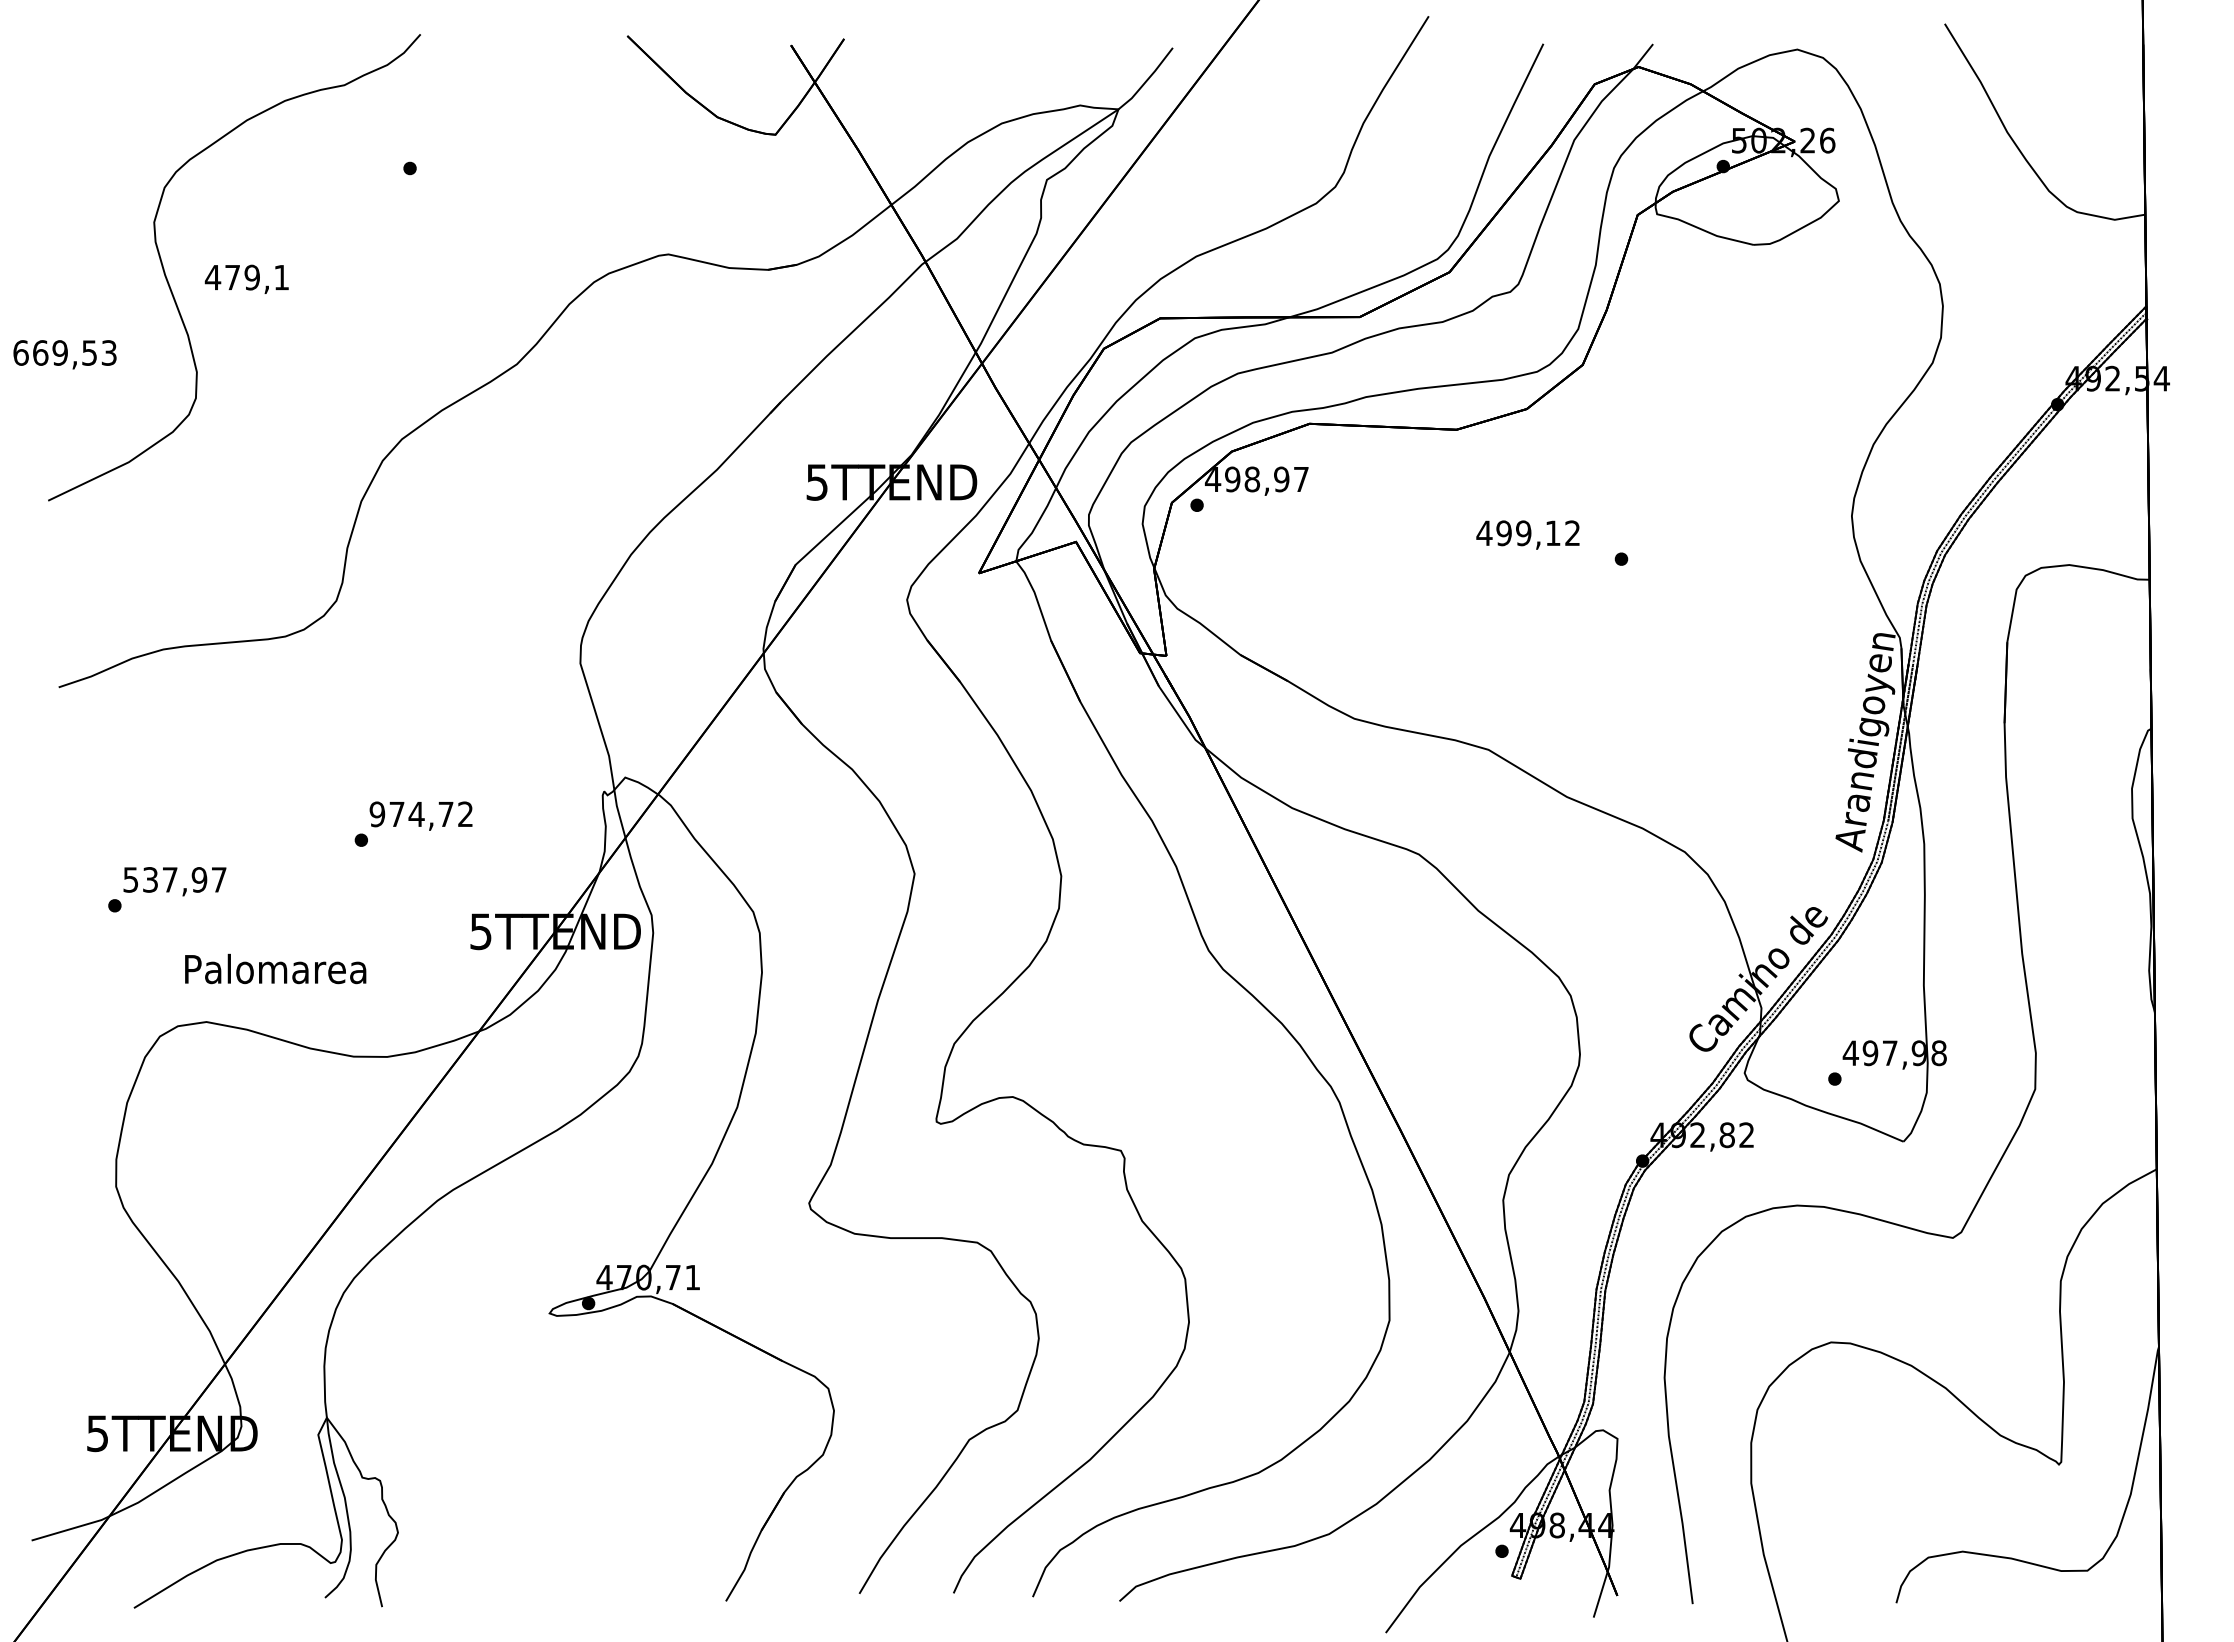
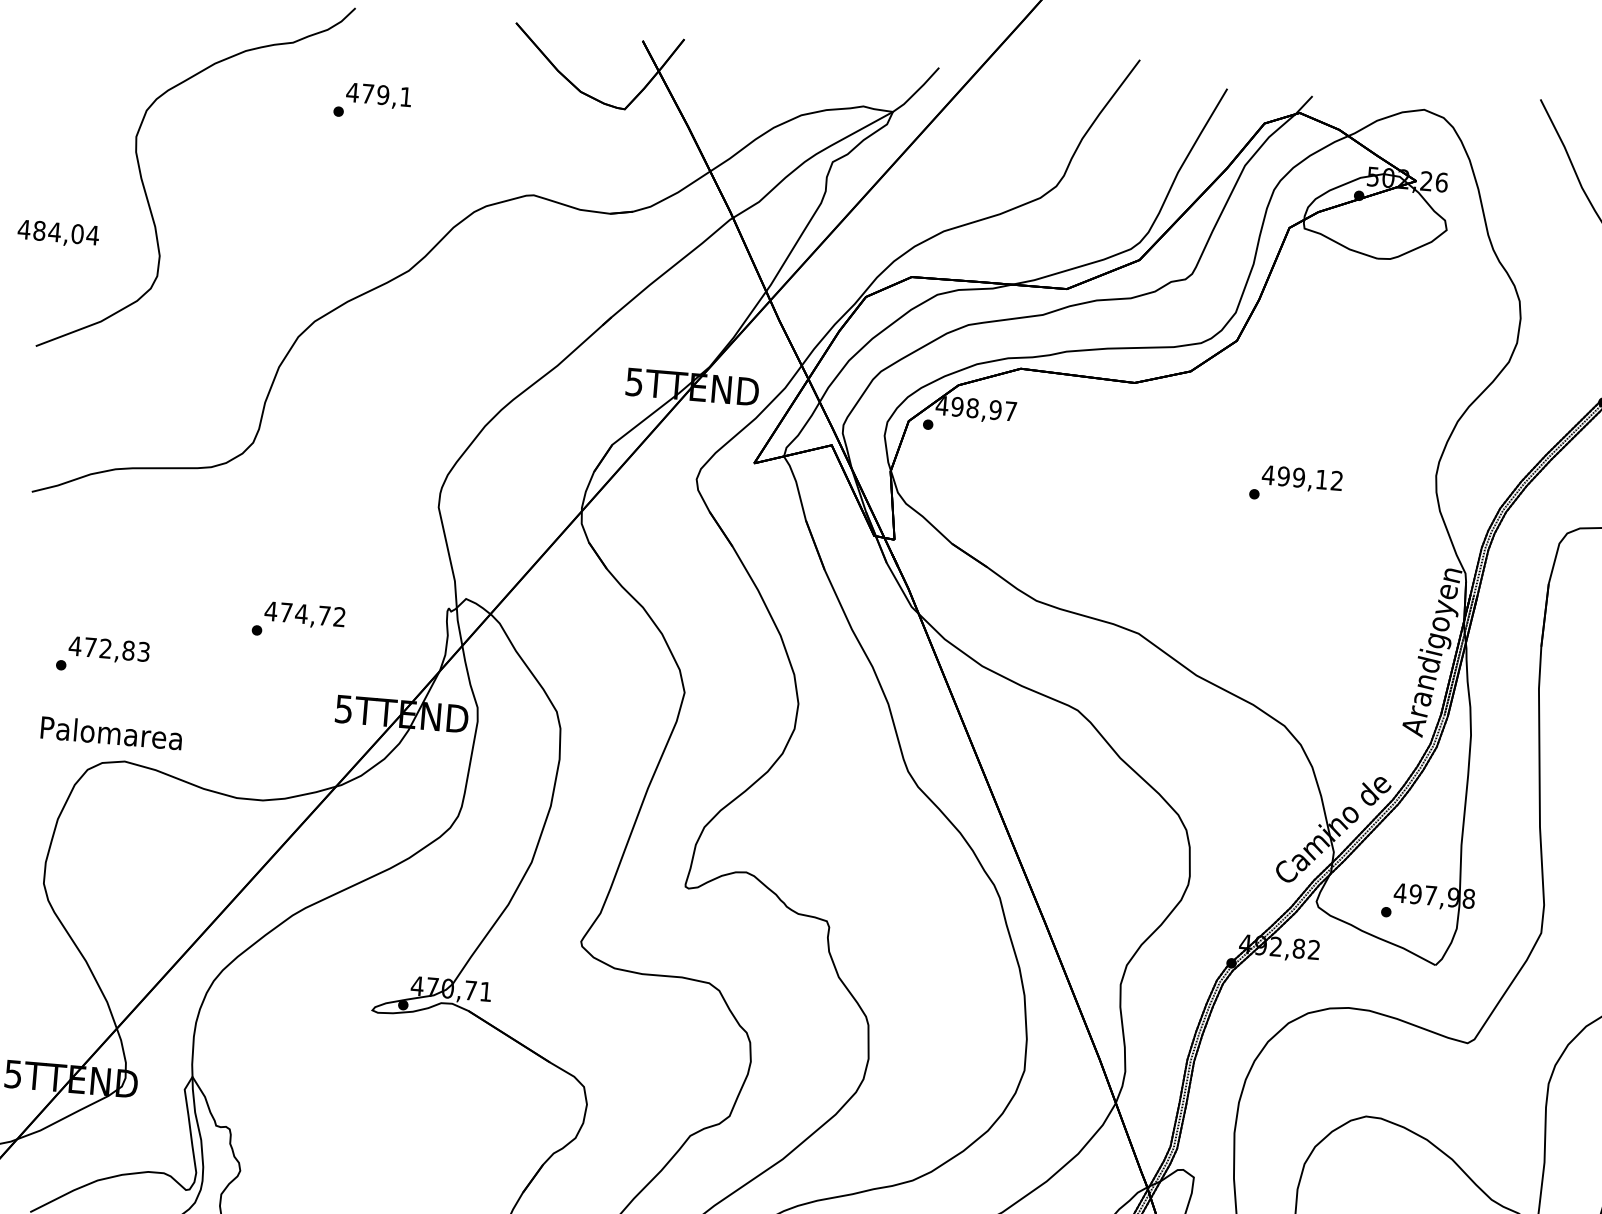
text: (246, 278) -> (378, 95), moved
text: (64, 352) -> (58, 232), 669,53 -> 484,04
text: (1527, 534) -> (1301, 478), moved
text: (377, 814) -> (271, 611), 974,72 -> 474,72
text: (174, 879) -> (109, 648), 537,97 -> 472,83
text: (275, 968) -> (111, 732), moved

